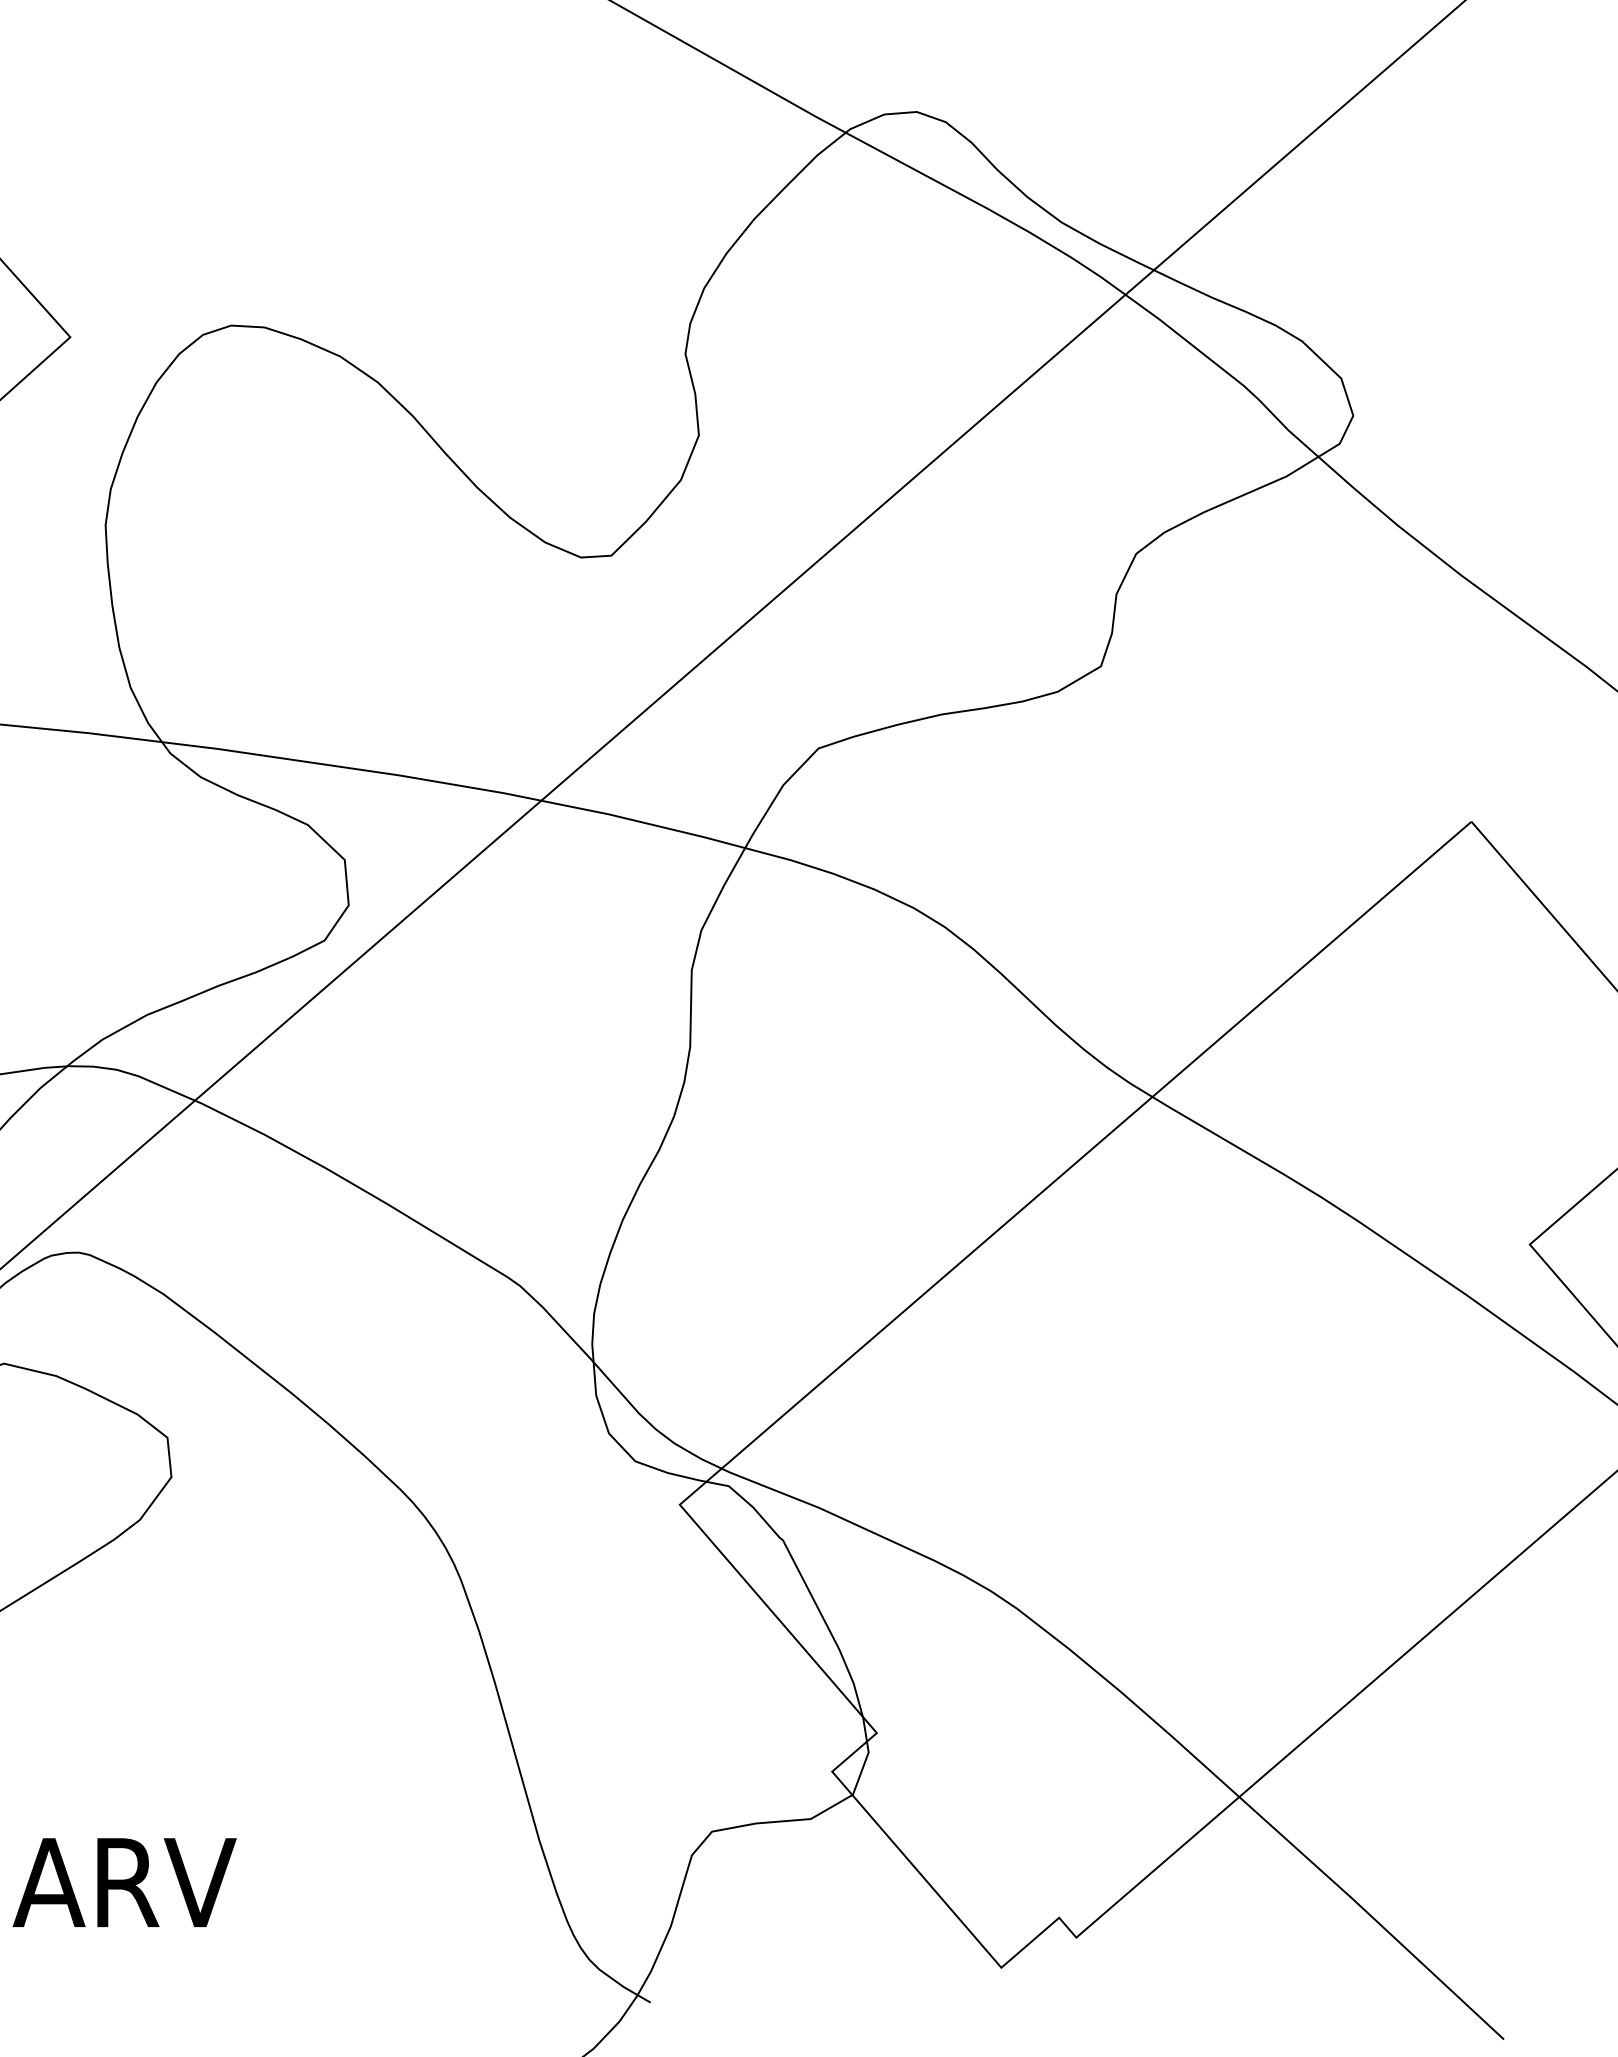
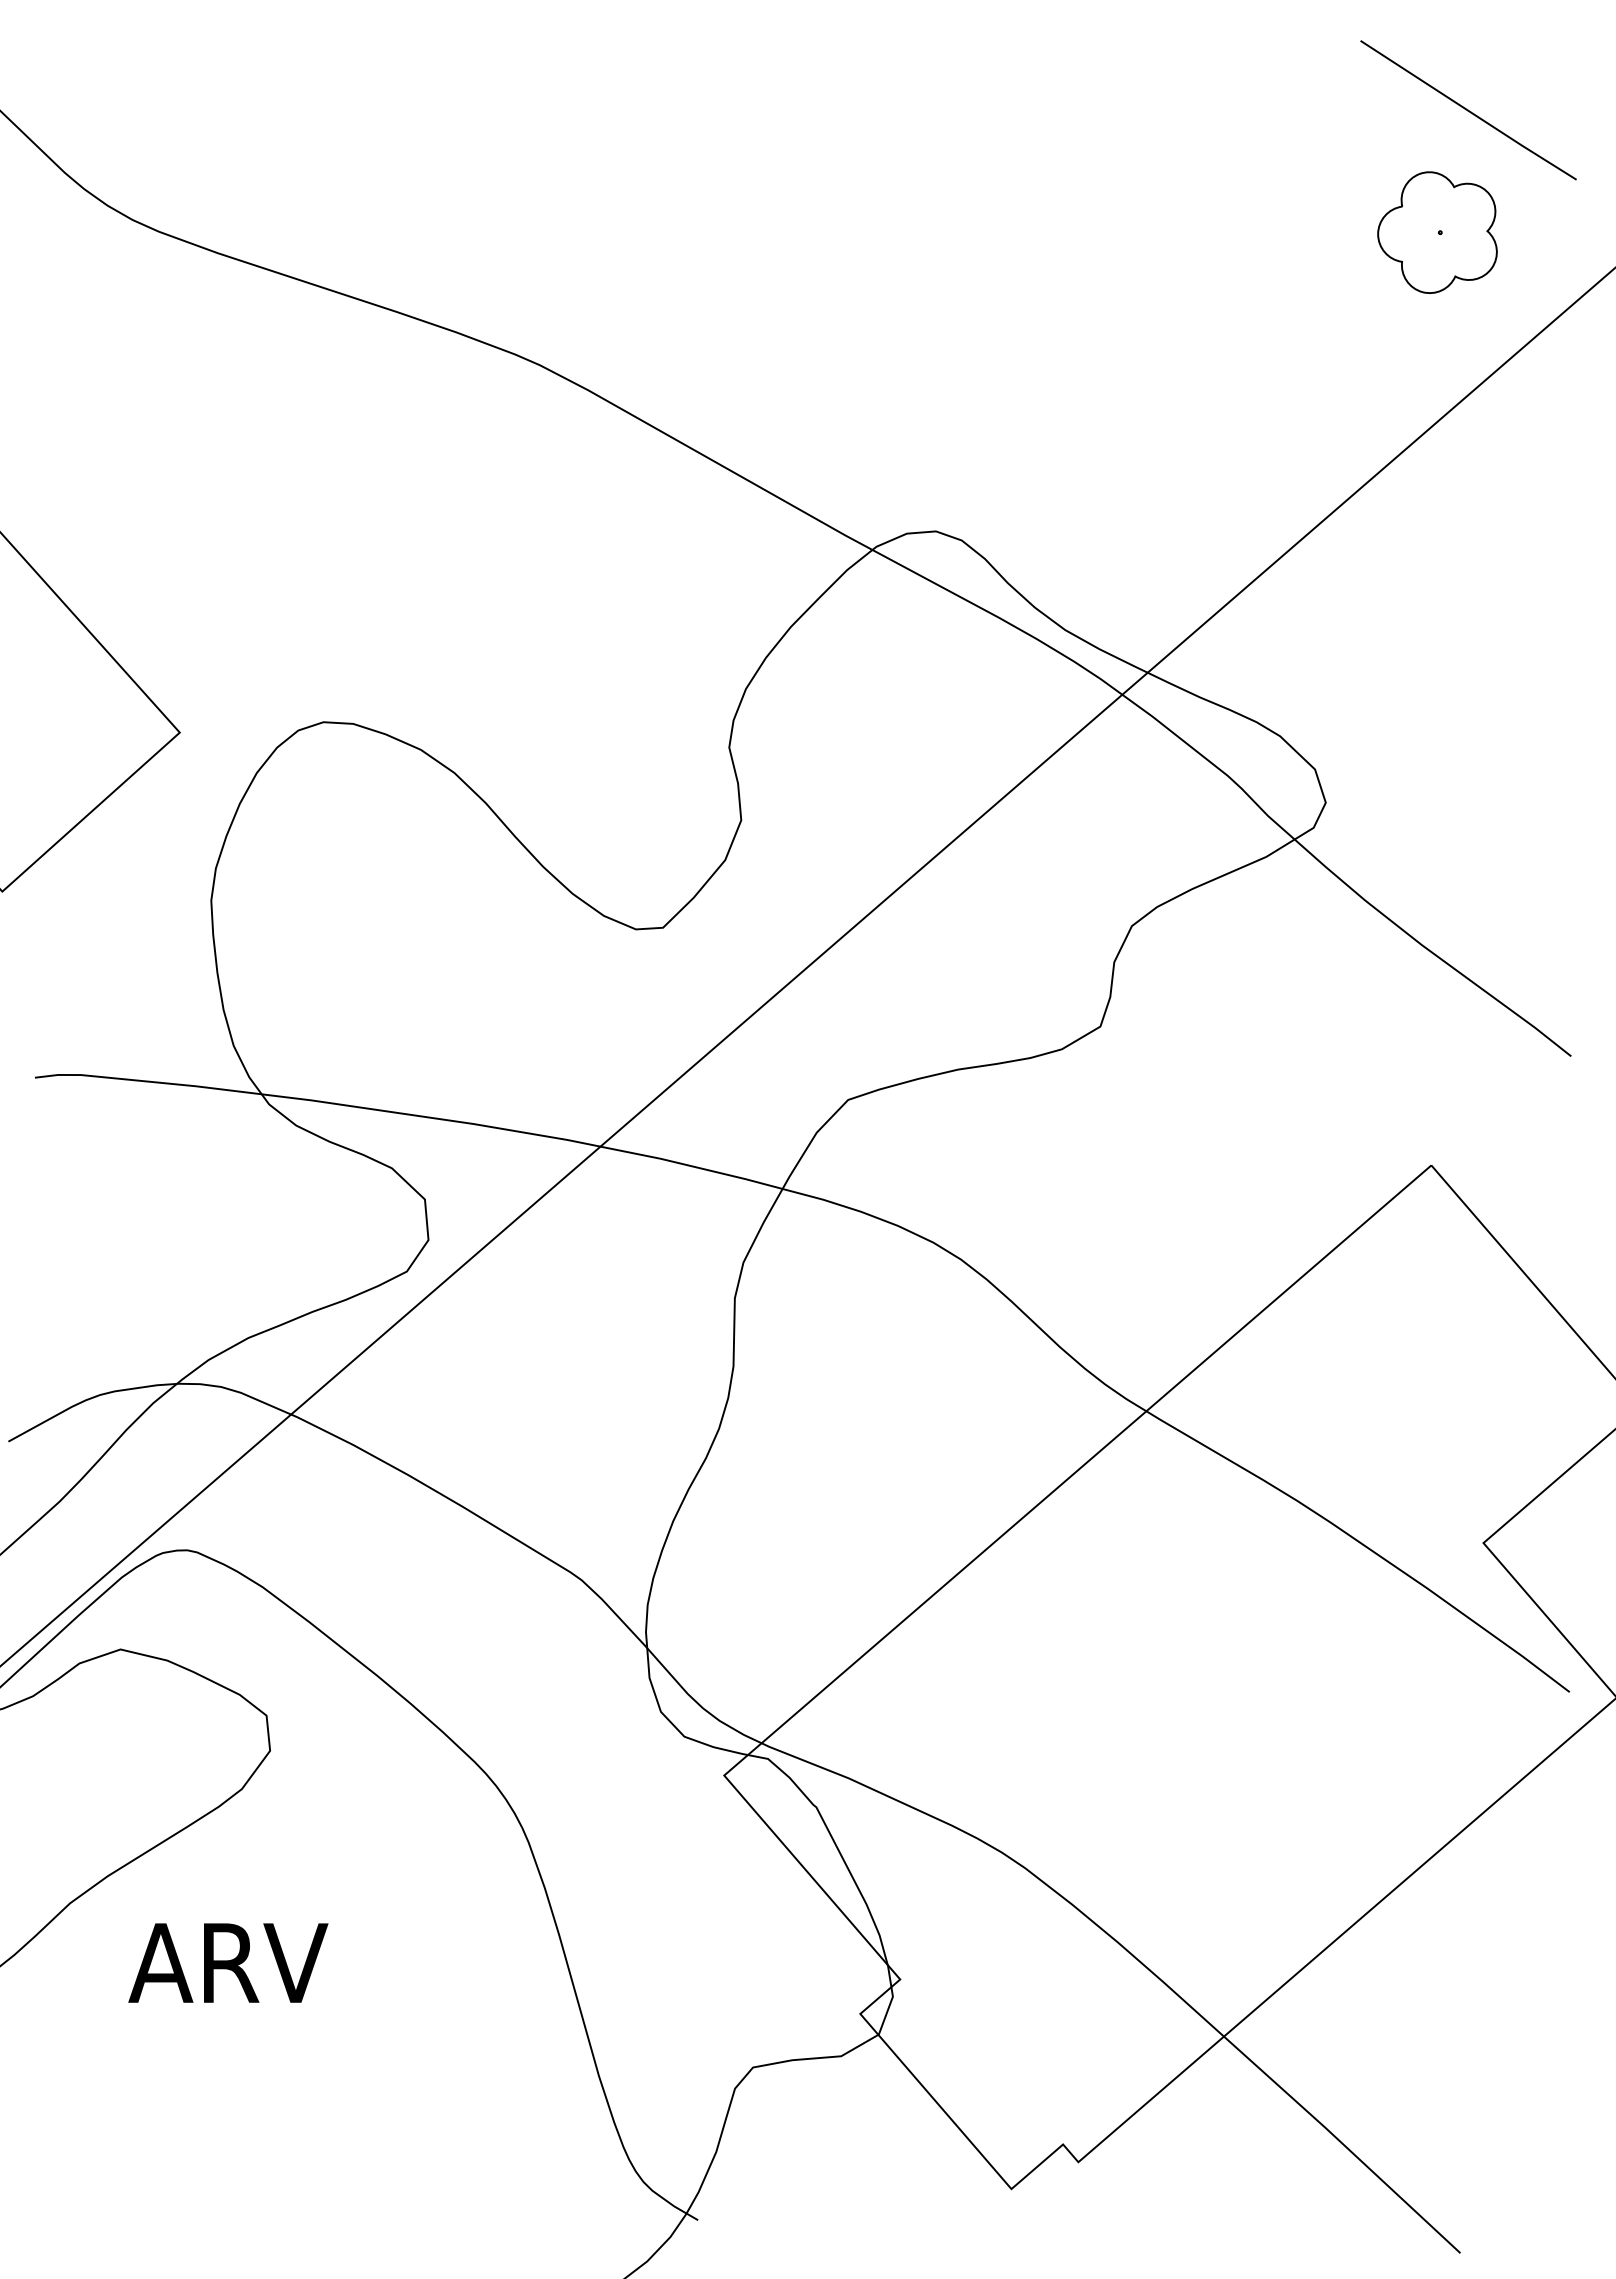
text: (124, 1882) -> (228, 1962), moved

